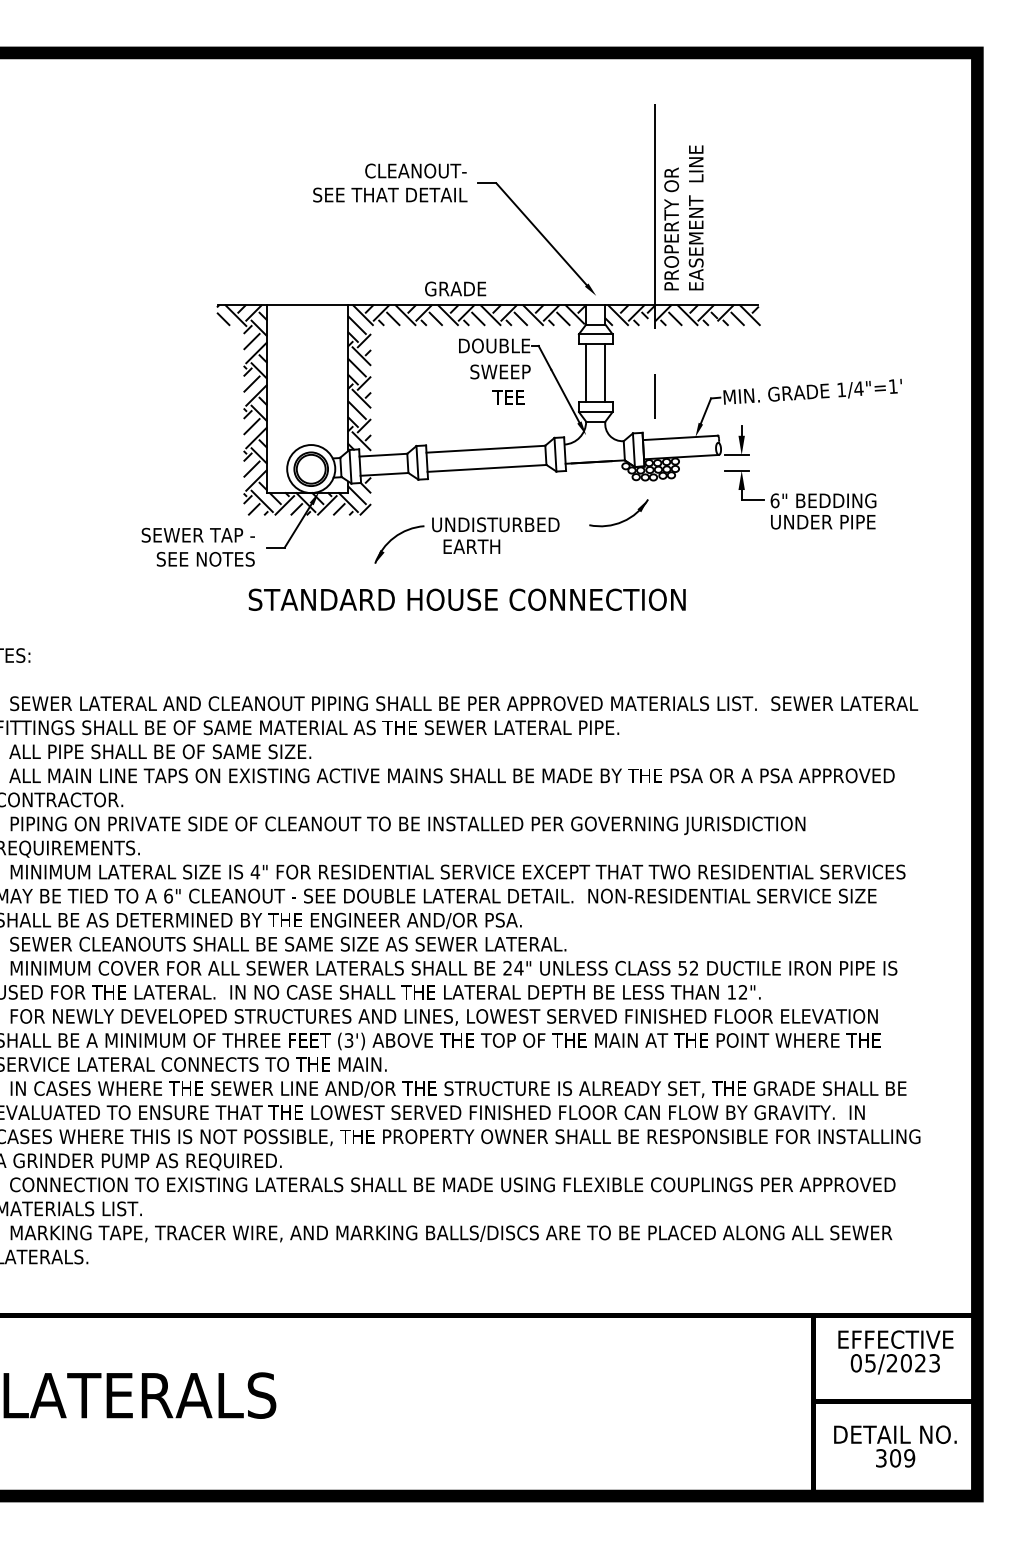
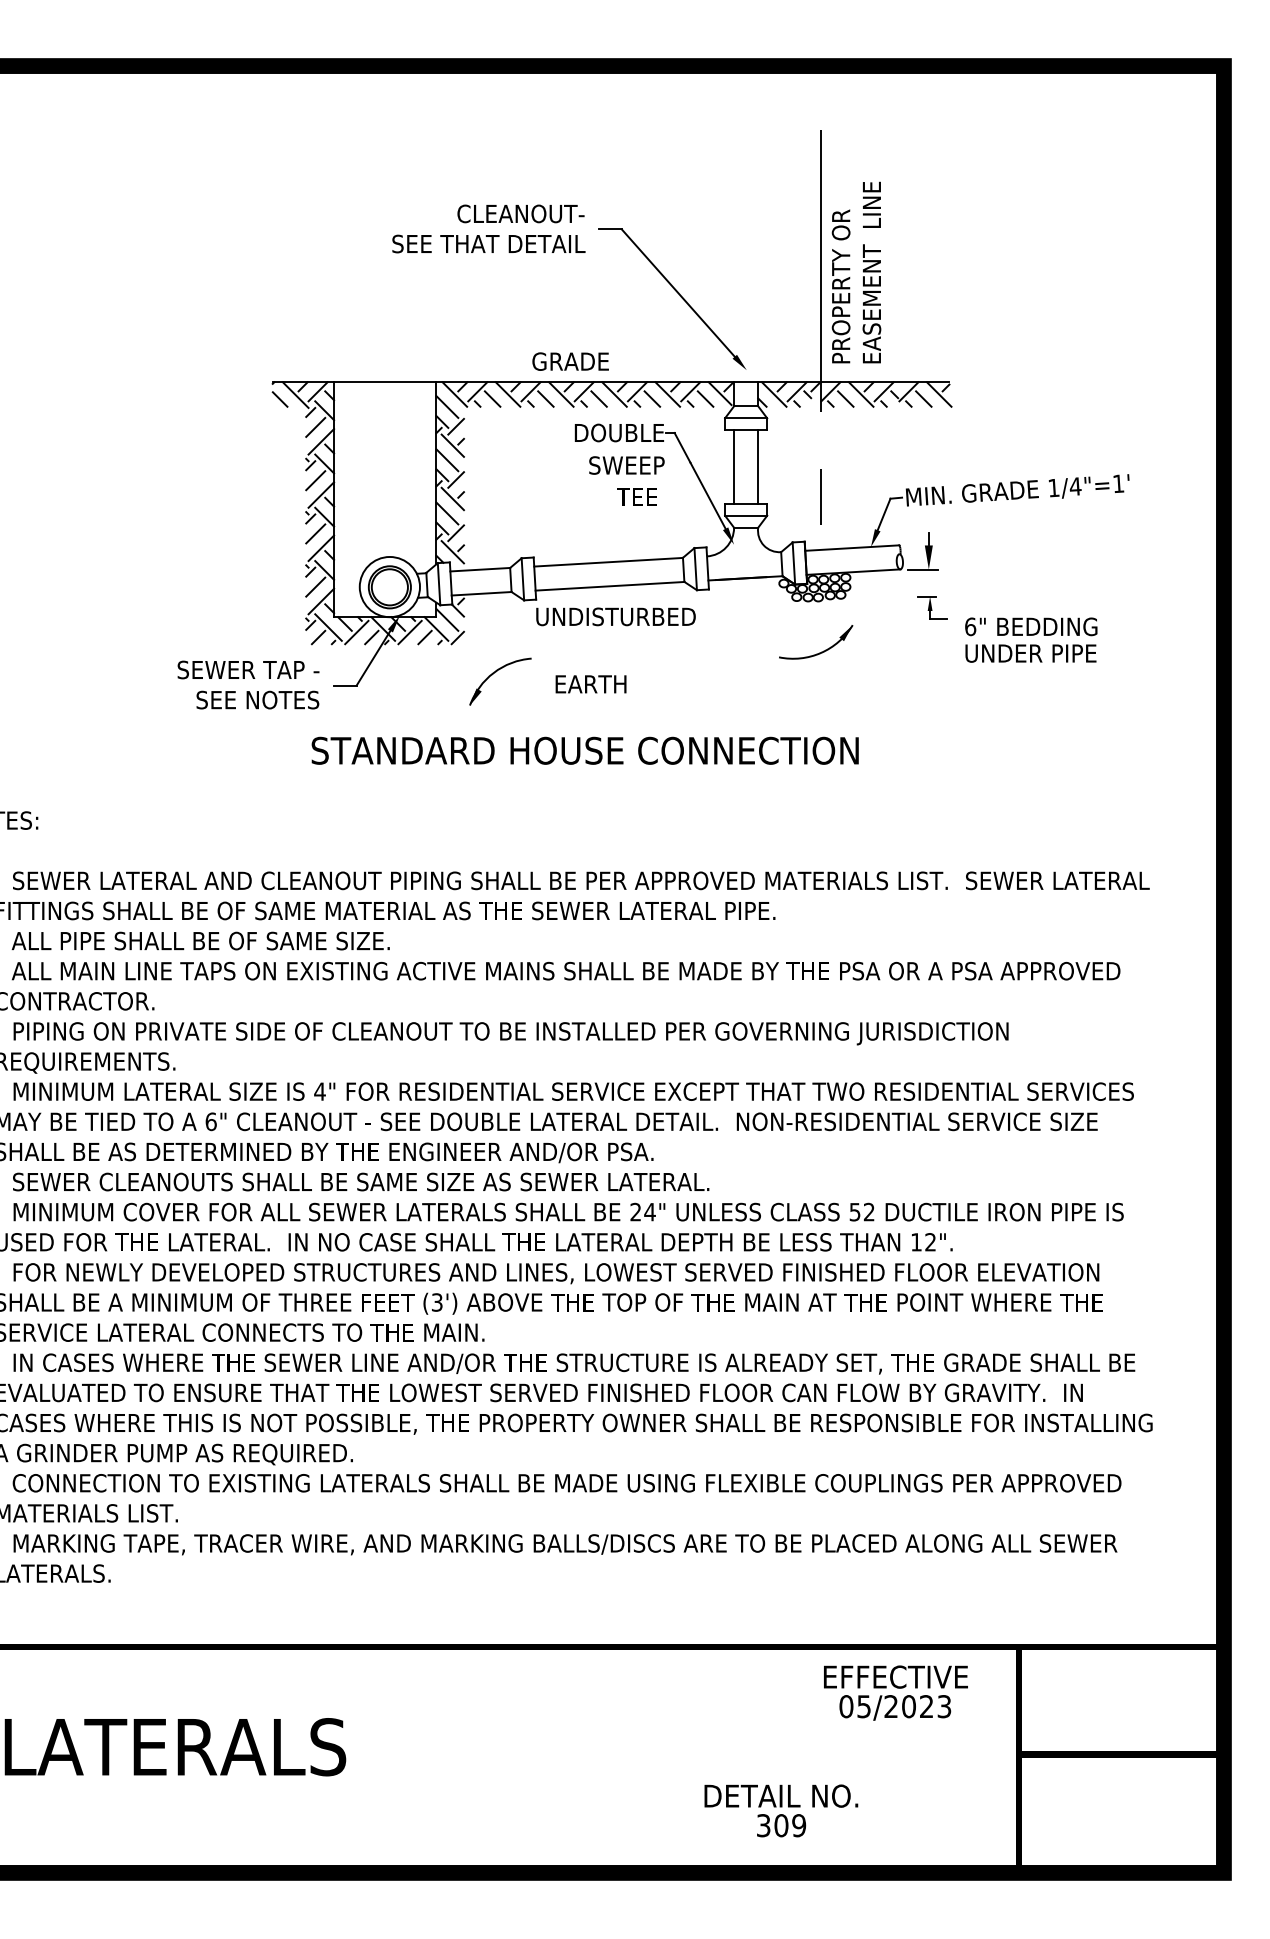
part: (743, 485) -> (931, 607), size x0.6
part: (623, 520) -> (821, 651), moved
text: (495, 524) -> (615, 616), moved
text: (895, 1351) -> (895, 1692), moved
text: (895, 1446) -> (781, 1810), moved

